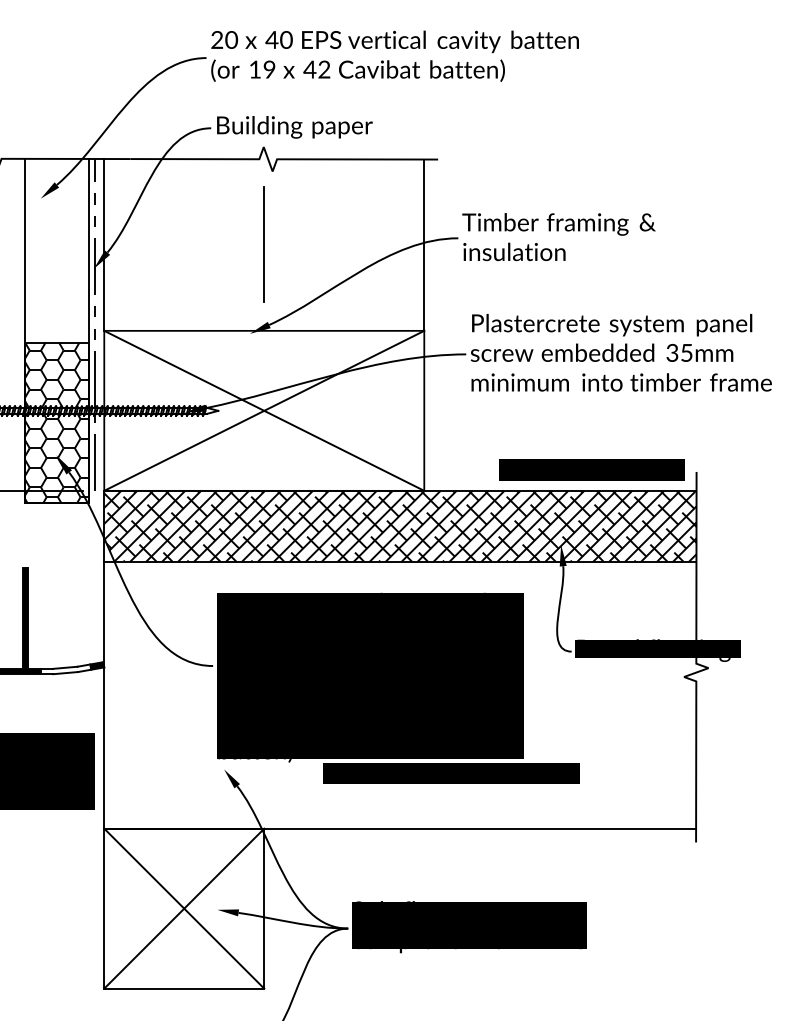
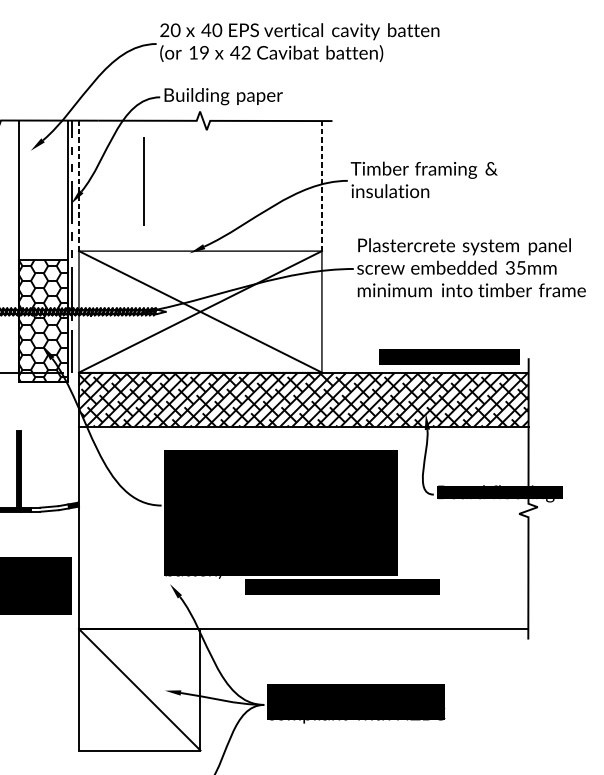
line: (104, 244) -> (79, 185), solid -> dashed
line: (263, 244) -> (142, 181), moved
line: (424, 245) -> (322, 186), solid -> dashed
line: (184, 908) -> (139, 689), removed

